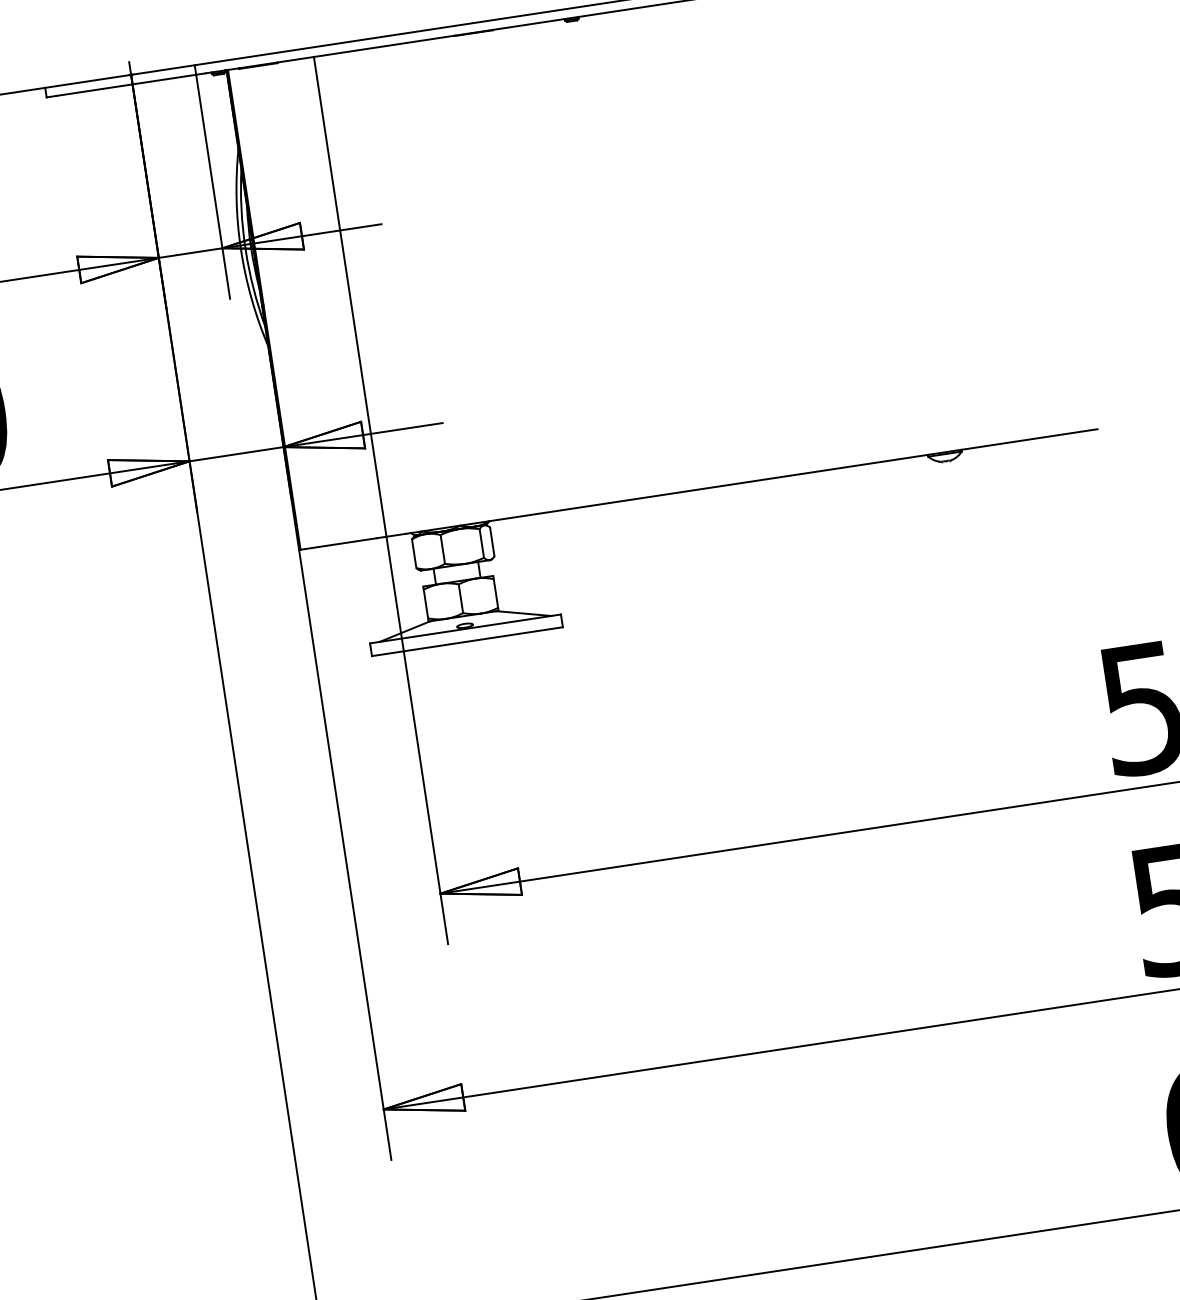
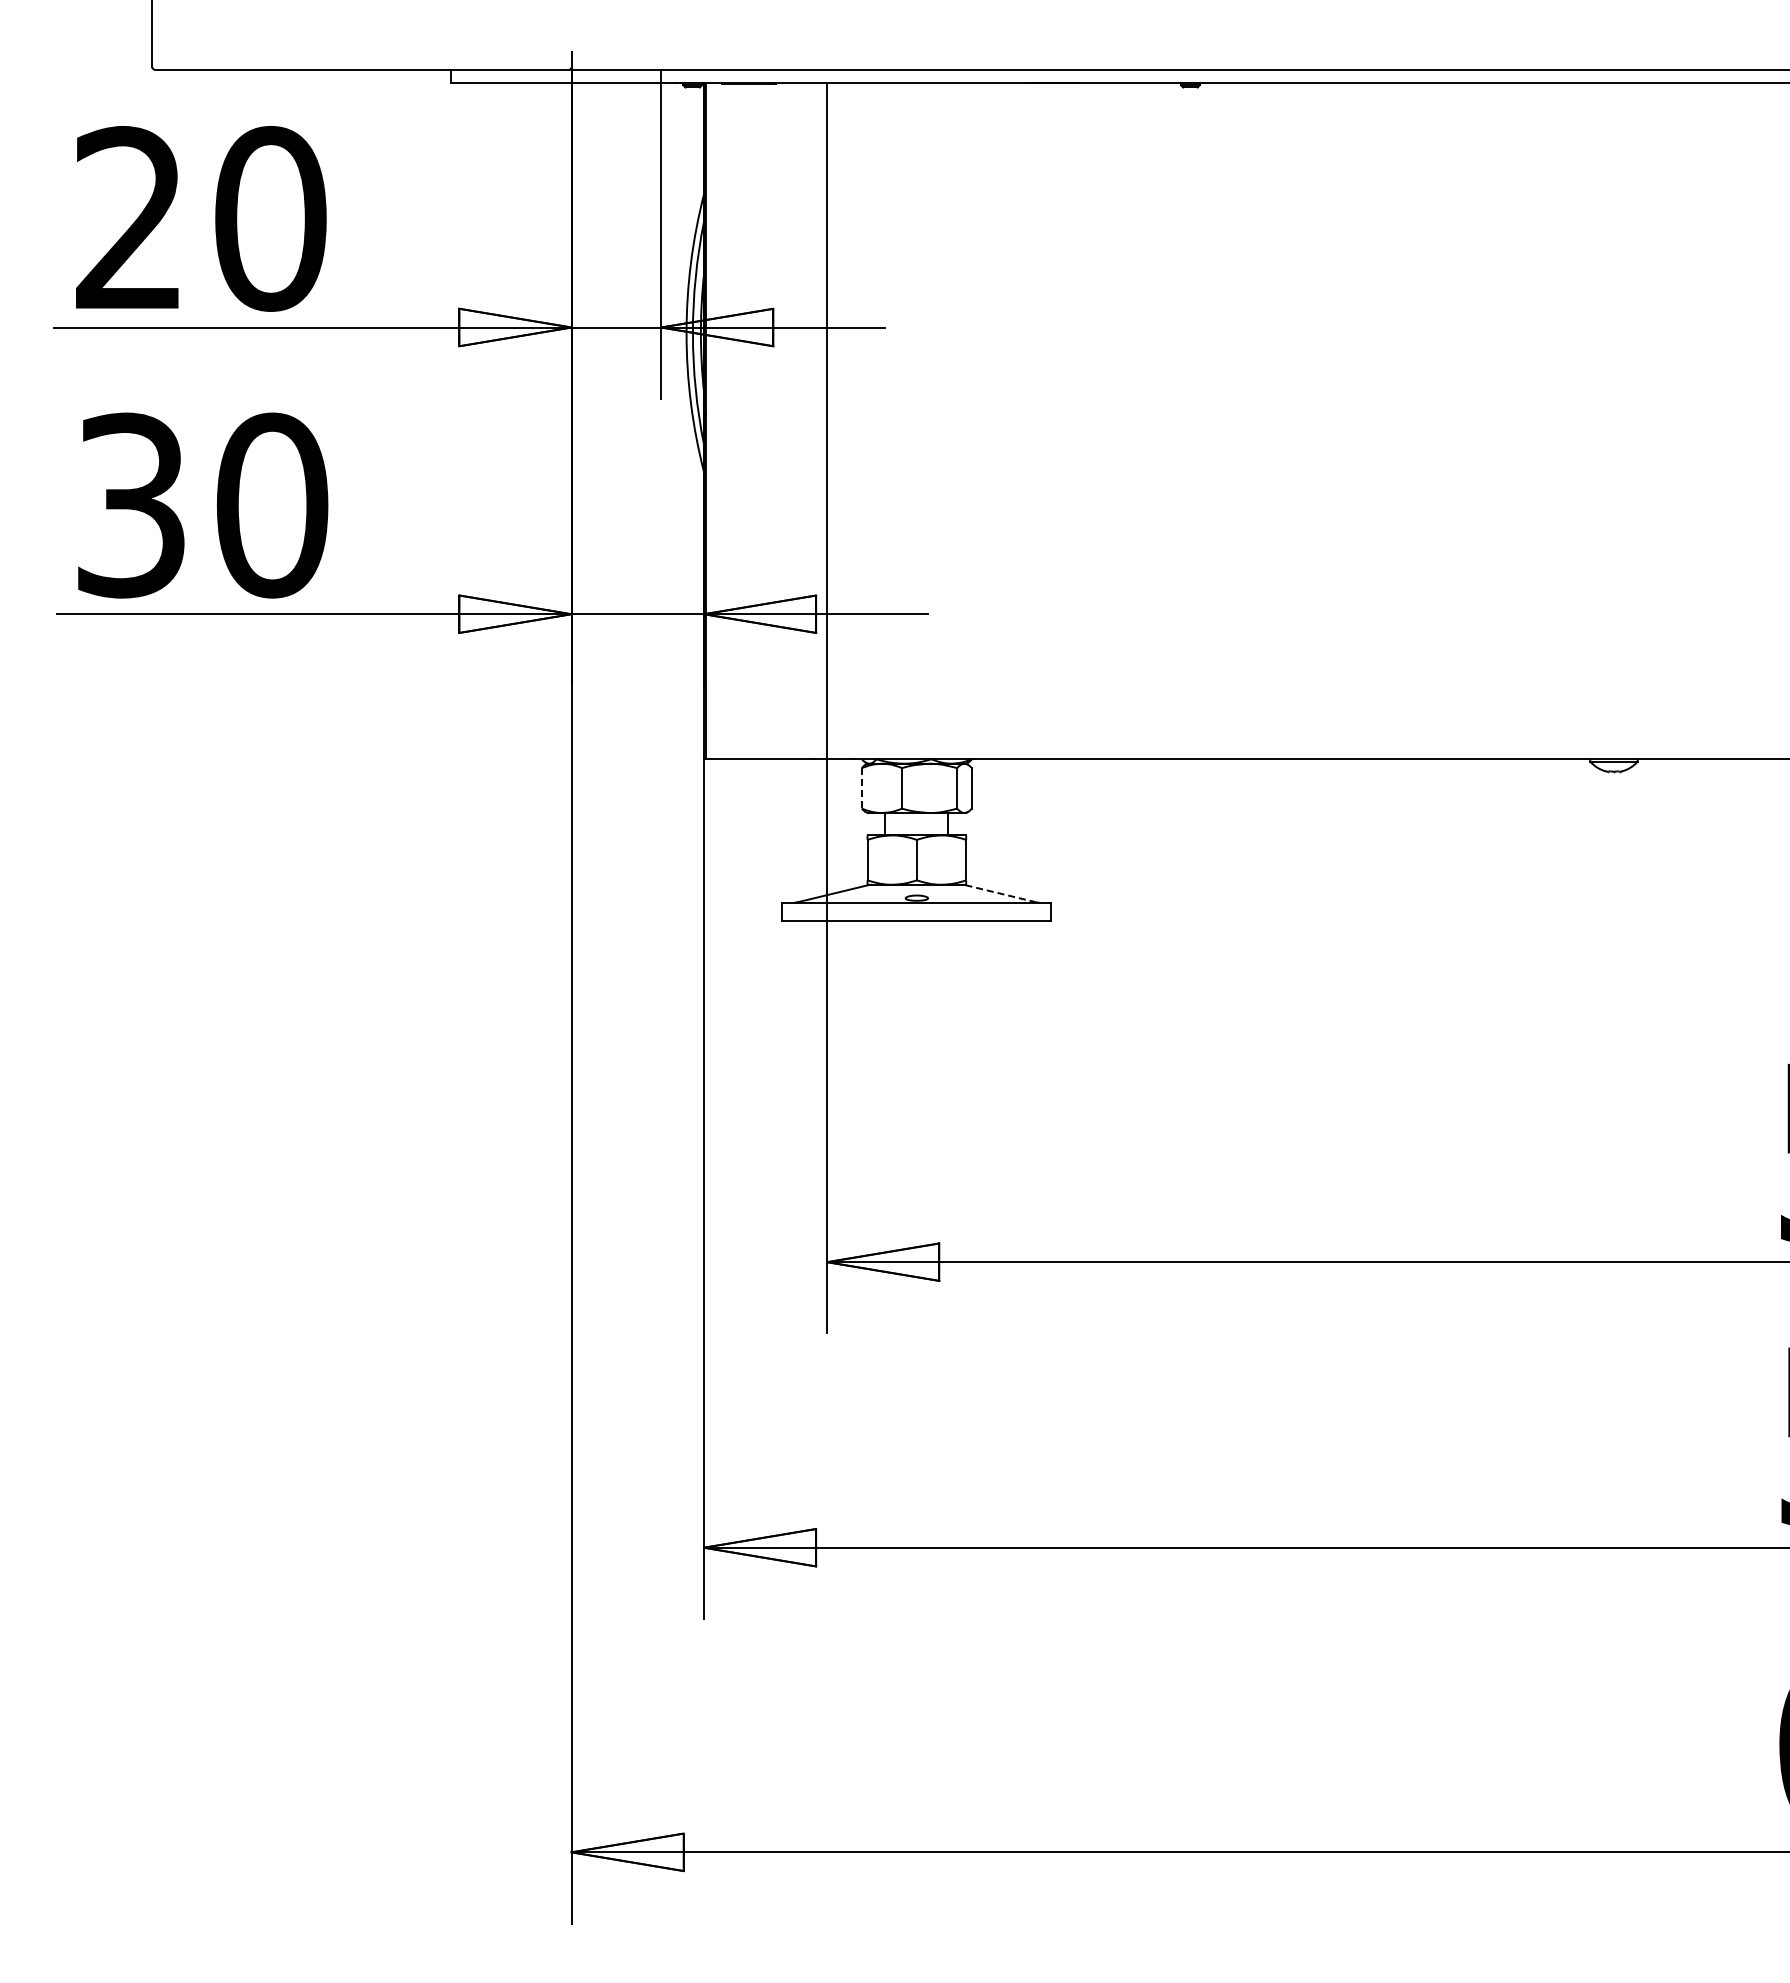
line: (413, 553) -> (861, 788), solid -> dashed
line: (523, 613) -> (1000, 893), solid -> dashed

